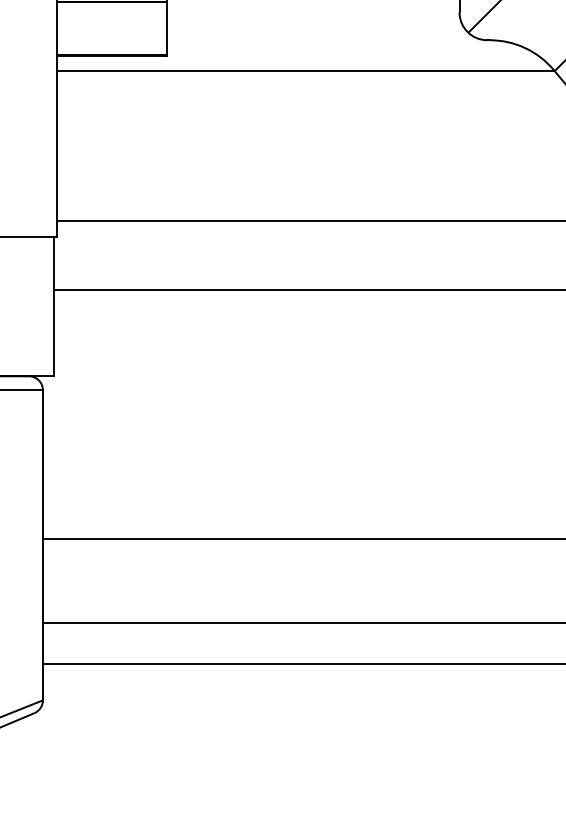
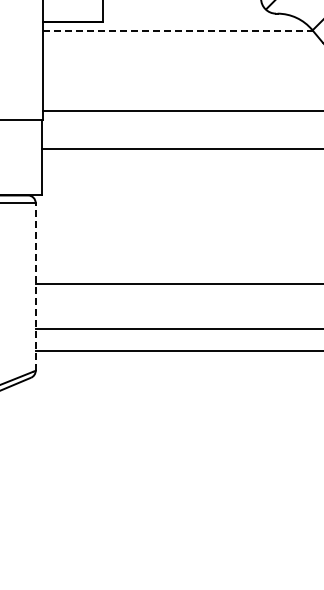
line: (305, 71) -> (177, 30), solid -> dashed
line: (42, 544) -> (35, 286), solid -> dashed

